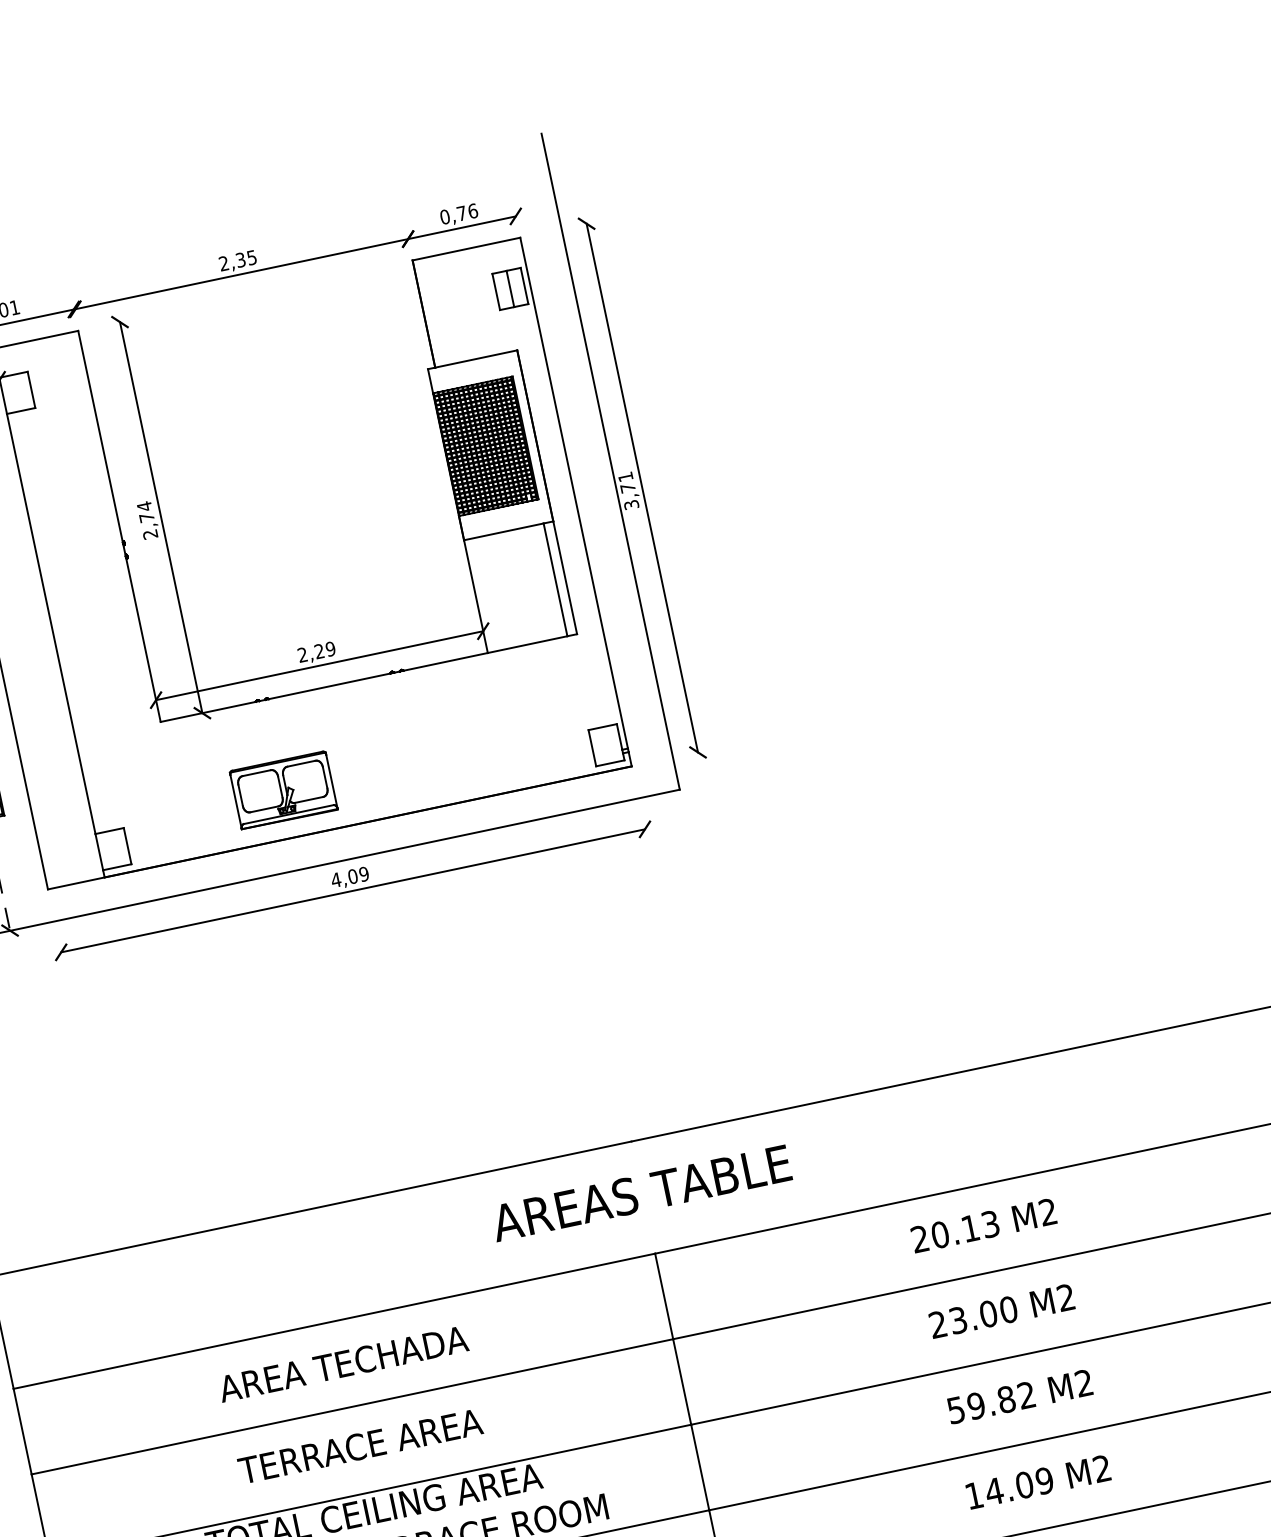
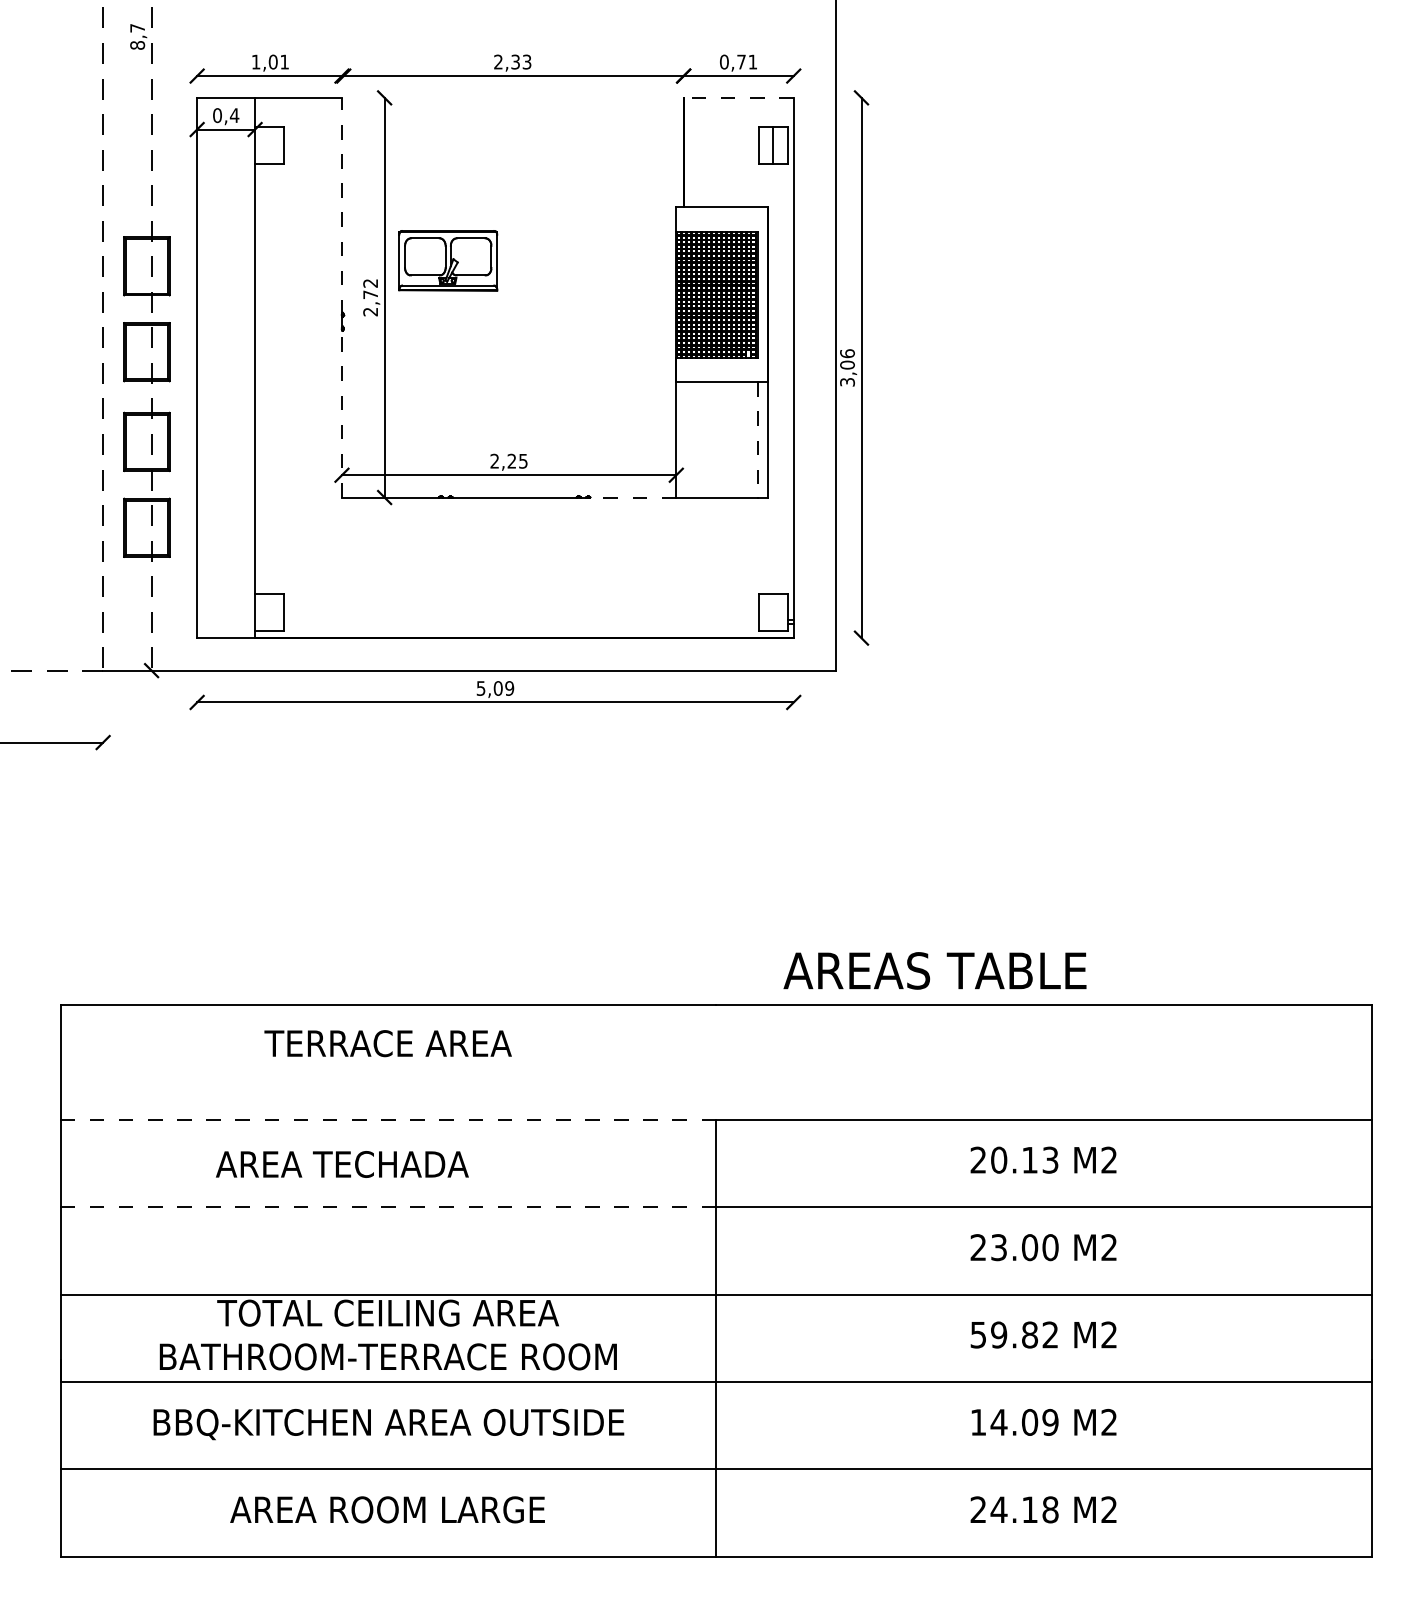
text: (472, 210) -> (752, 61), 0,76 -> 0,71
line: (466, 248) -> (738, 97), solid -> dashed
text: (252, 257) -> (527, 61), 2,35 -> 2,33
line: (99, 436) -> (341, 205), solid -> dashed
text: (626, 482) -> (847, 359), 3,71 -> 3,06
text: (144, 506) -> (370, 283), 2,74 -> 2,72
line: (555, 579) -> (757, 439), solid -> dashed
line: (142, 638) -> (341, 412), solid -> dashed
text: (329, 648) -> (522, 460), 2,29 -> 2,25
line: (444, 662) -> (632, 497), solid -> dashed
part: (283, 789) -> (448, 260), moved
text: (335, 880) -> (480, 688), 4,09 -> 5,09
text: (640, 1193) -> (934, 970), moved
line: (334, 1320) -> (388, 1119), solid -> dashed
text: (343, 1364) -> (342, 1164), moved
line: (352, 1407) -> (388, 1207), solid -> dashed
text: (359, 1446) -> (387, 1043), moved

